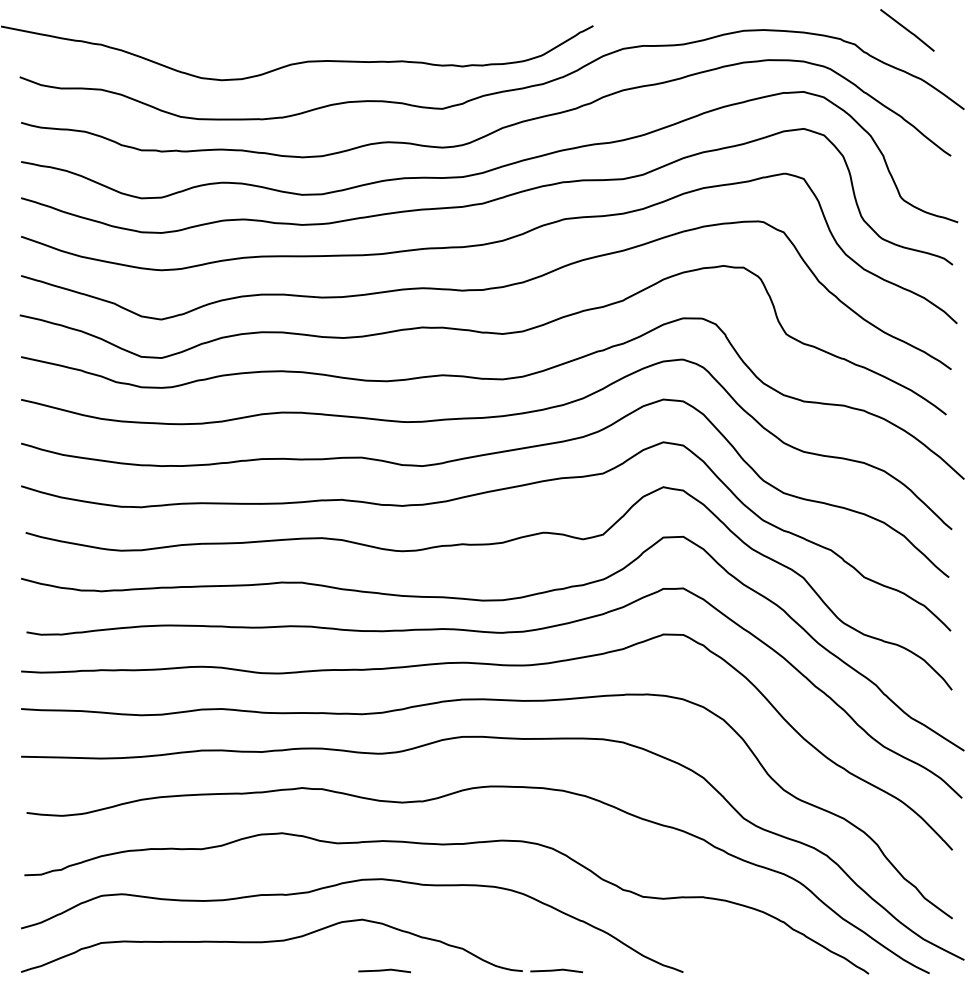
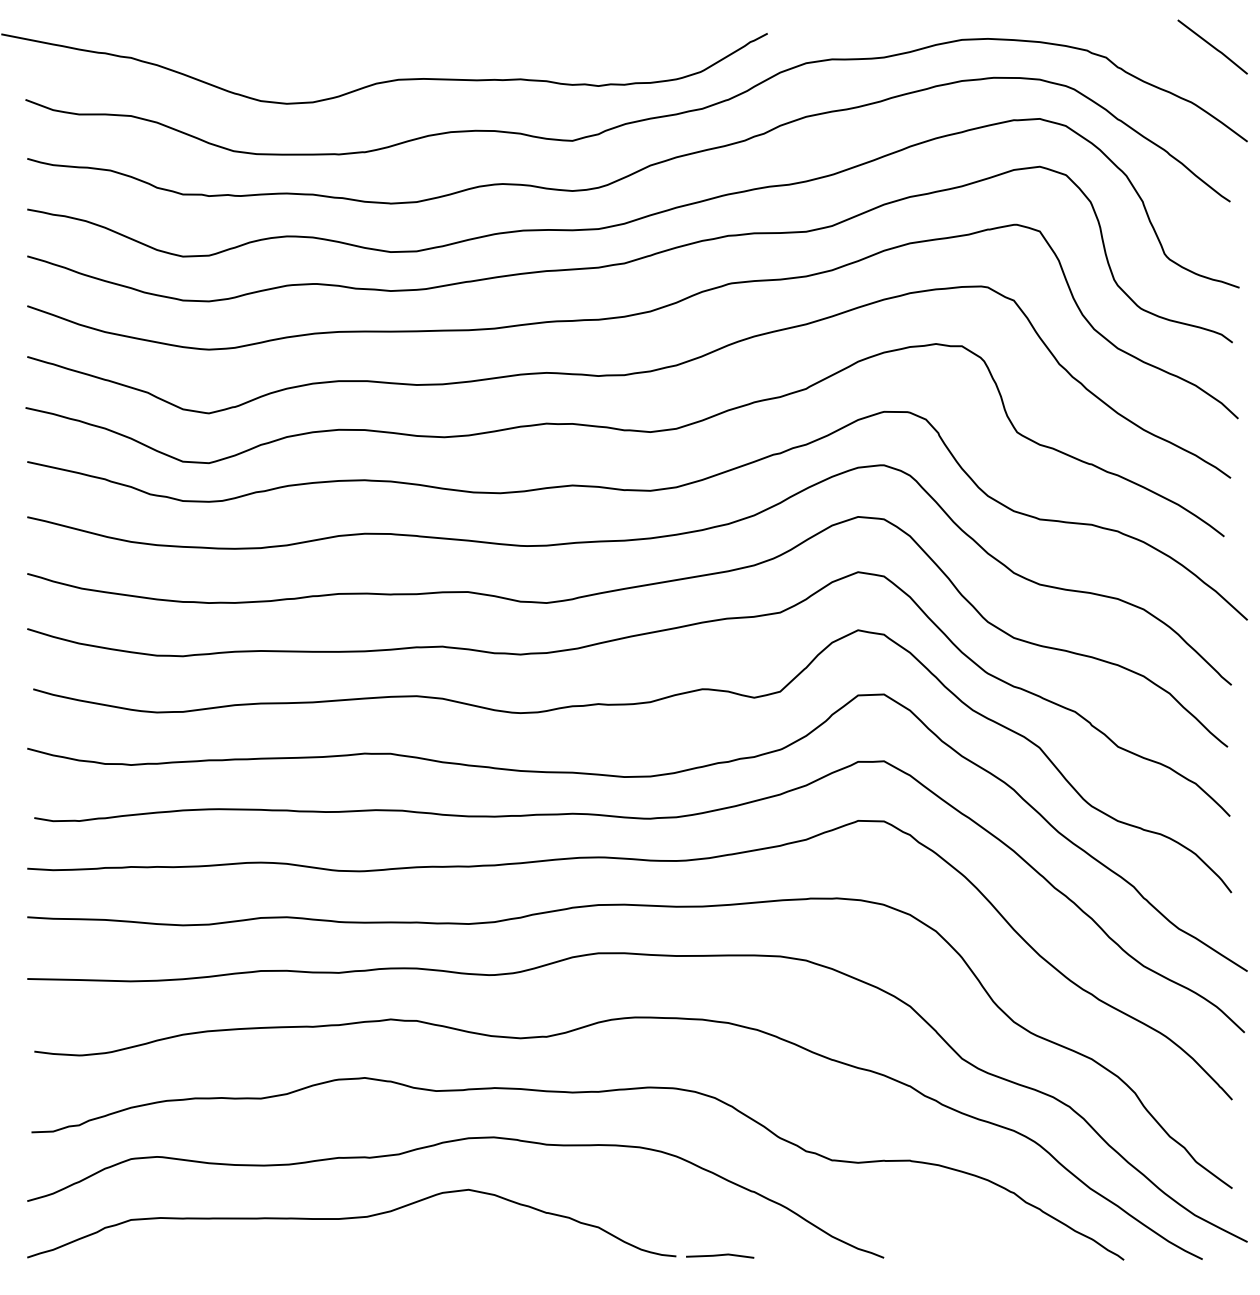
line: (907, 30) -> (1212, 47), moved
line: (384, 970) -> (497, 1255), removed

